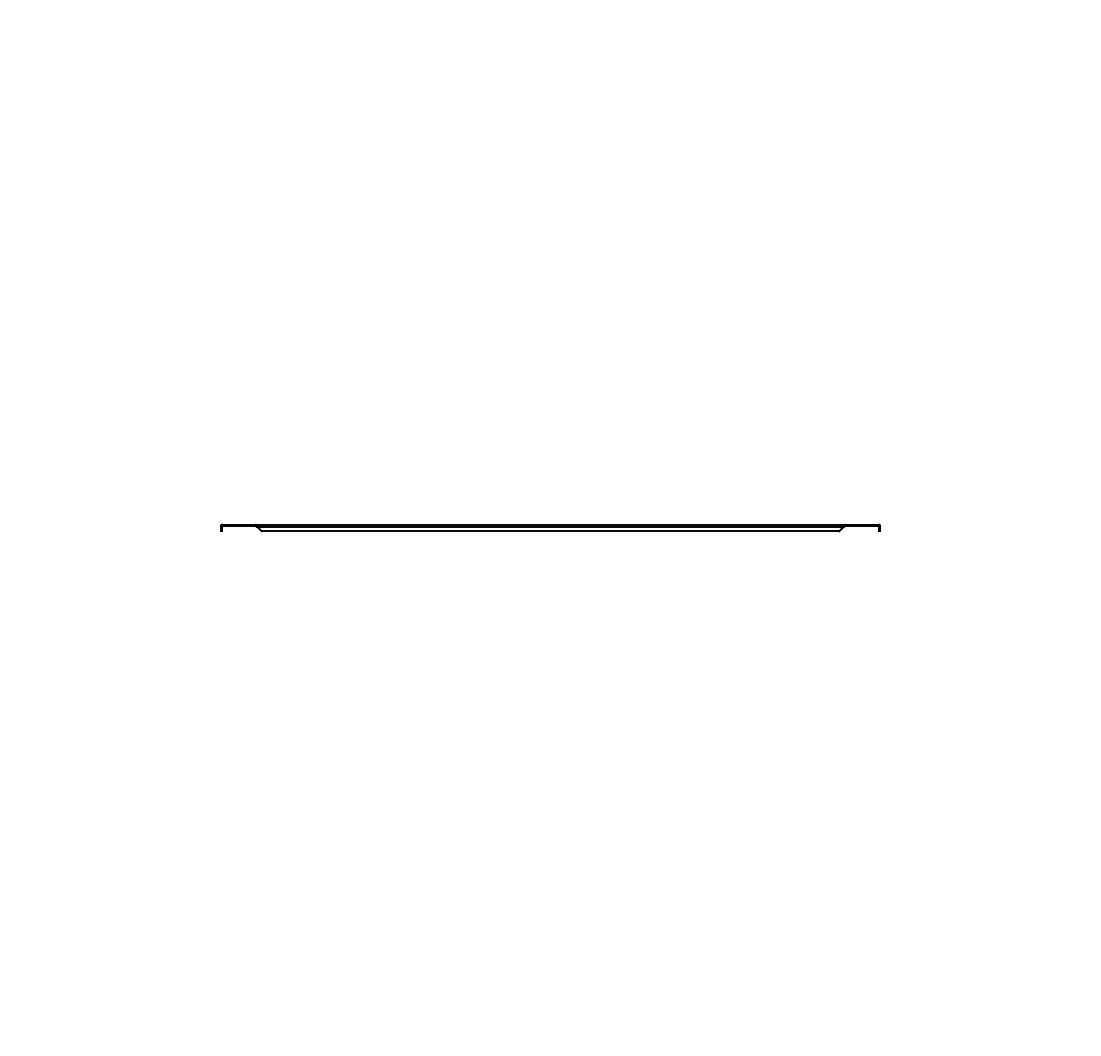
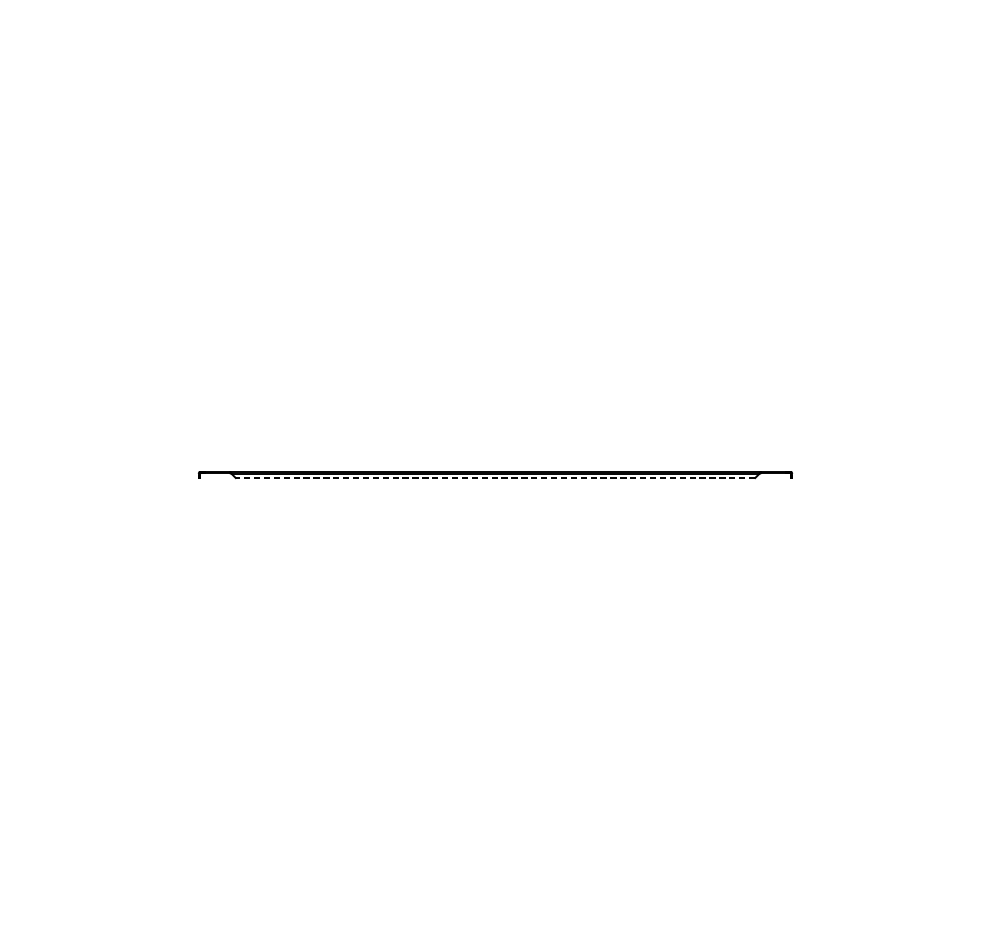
line: (550, 531) -> (495, 478), solid -> dashed

